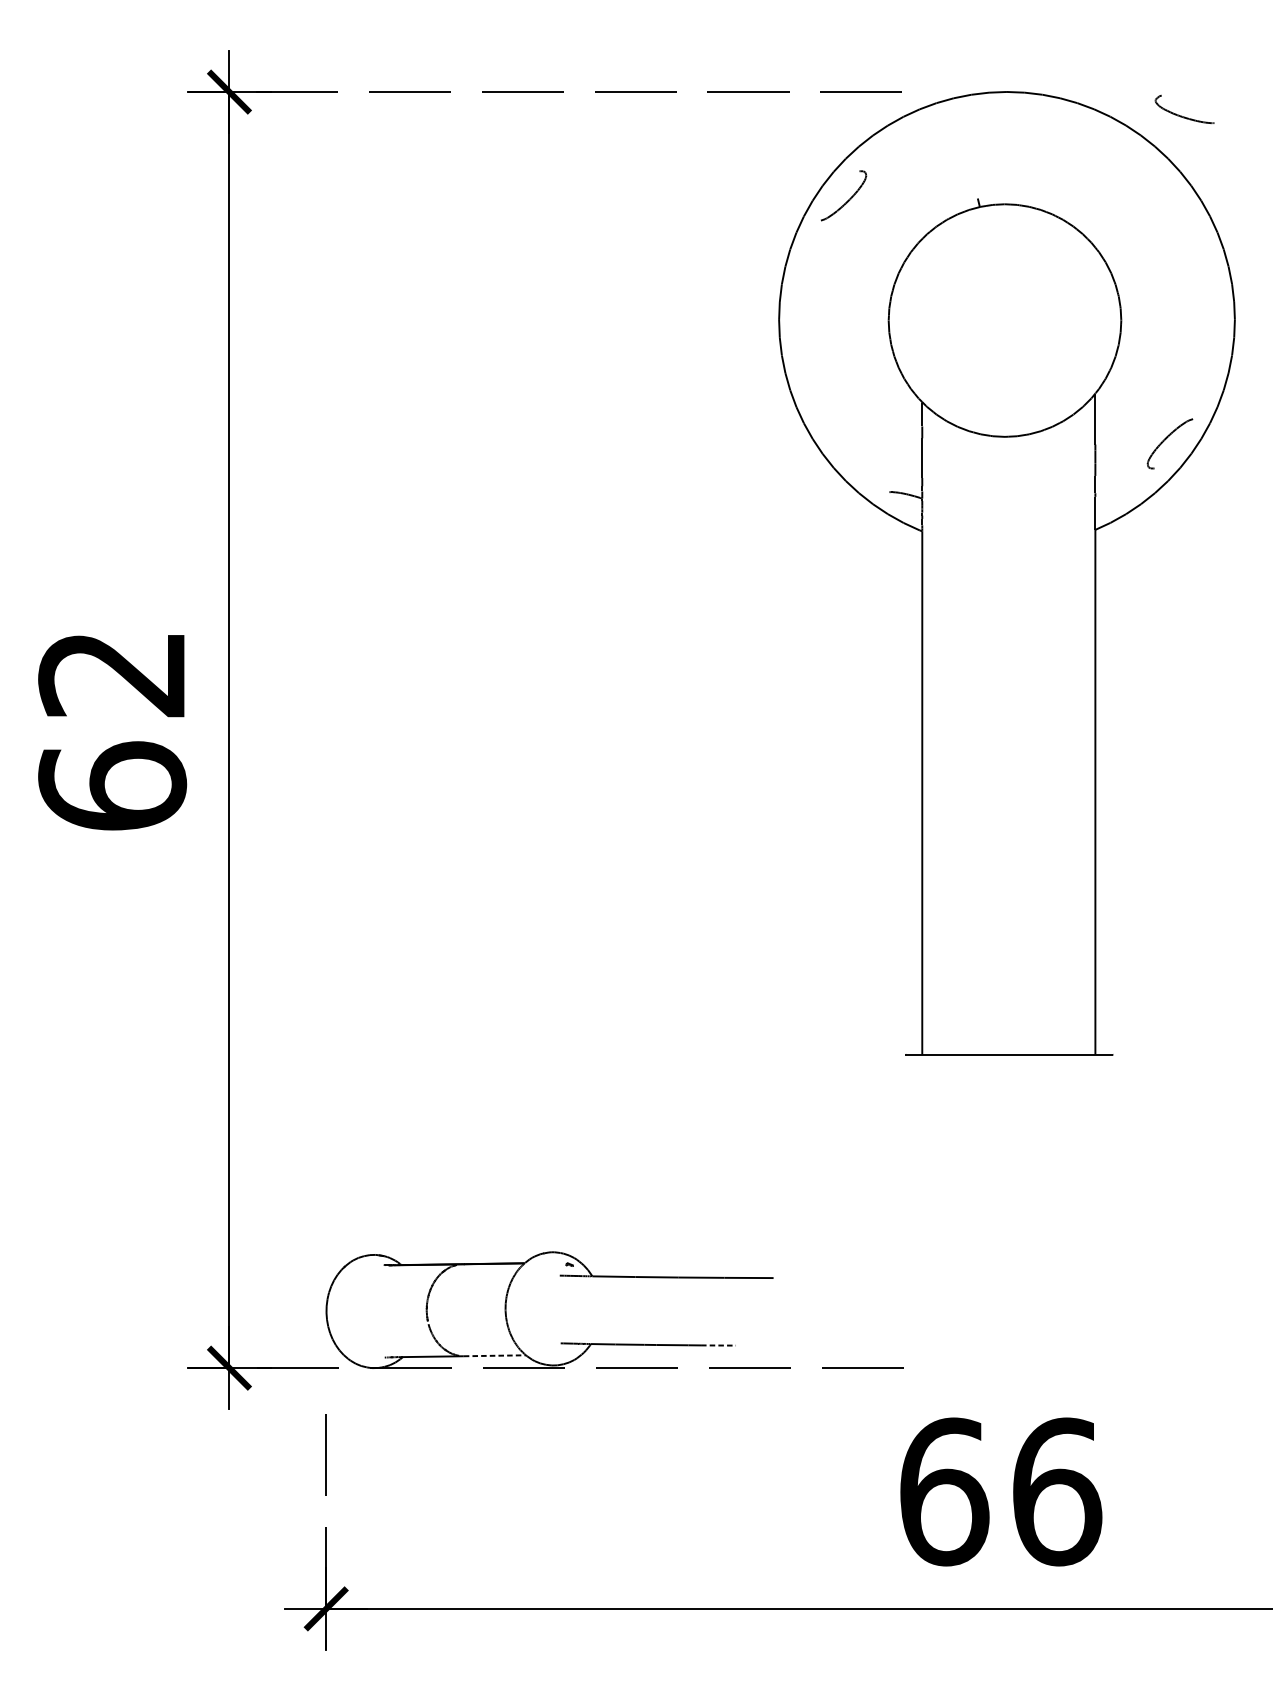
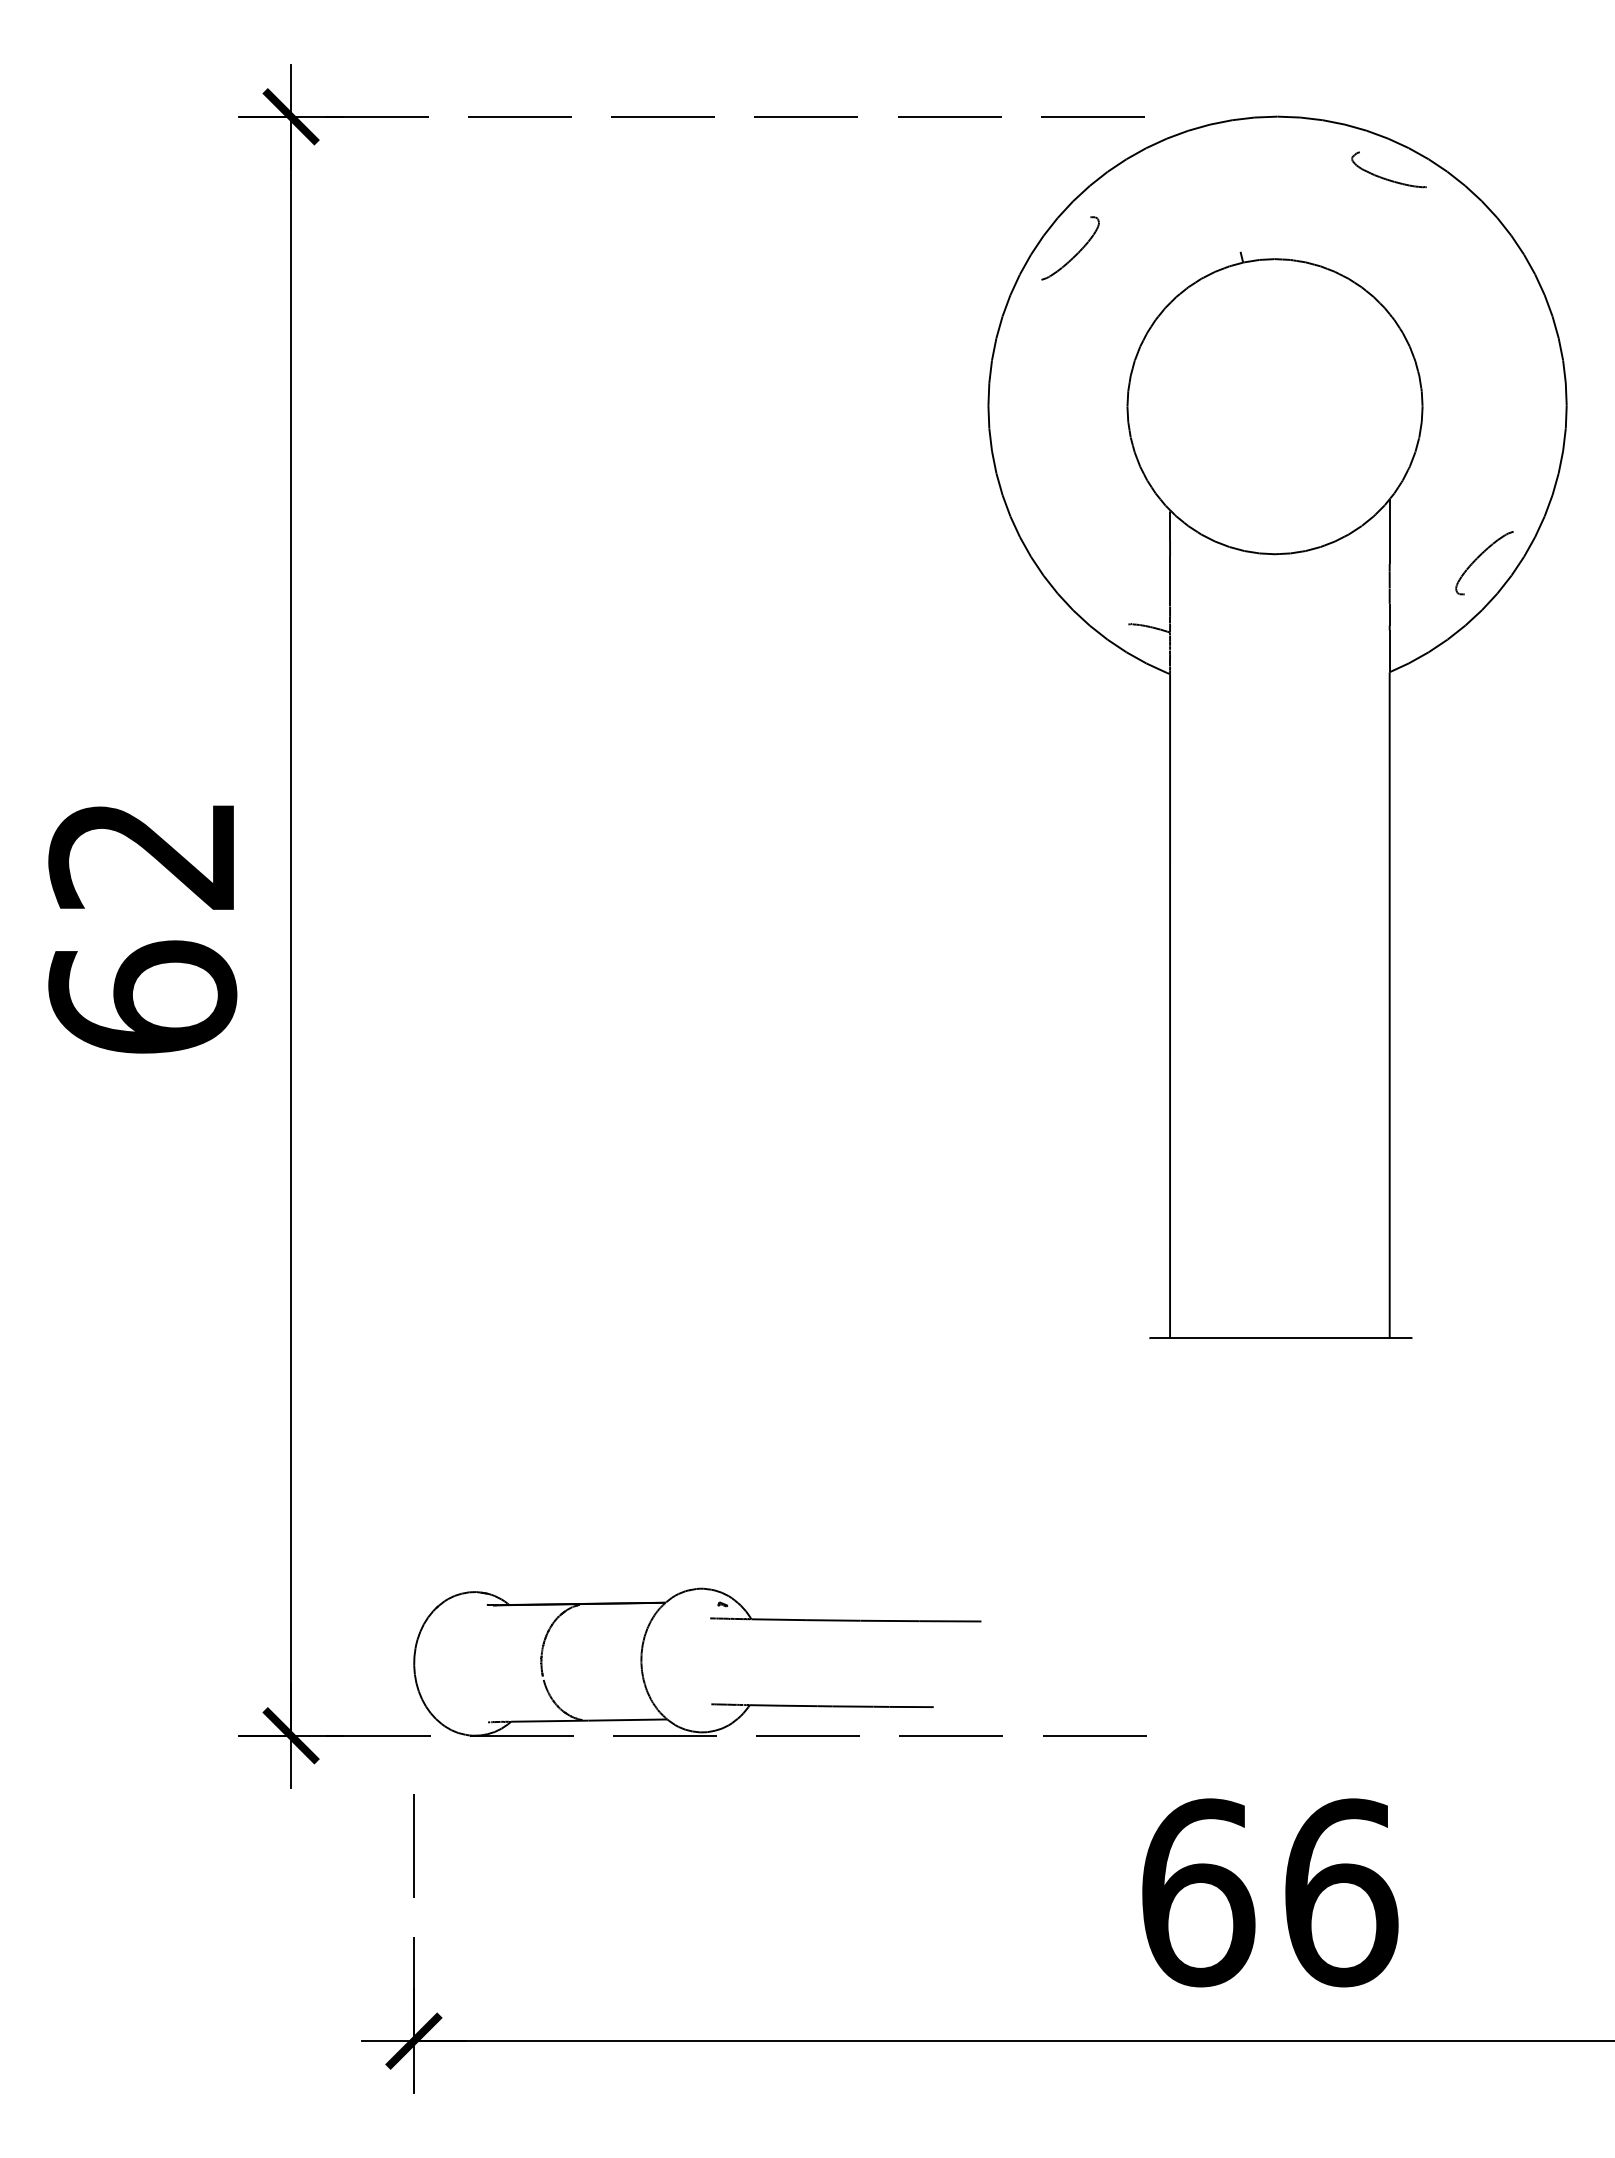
part: (1181, 115) -> (1384, 177), moved
line: (719, 1345) -> (912, 1707), dashed -> solid
line: (495, 1356) -> (628, 1720), dashed -> solid

